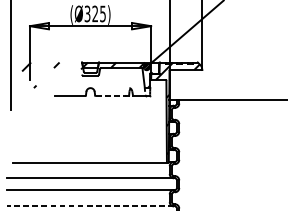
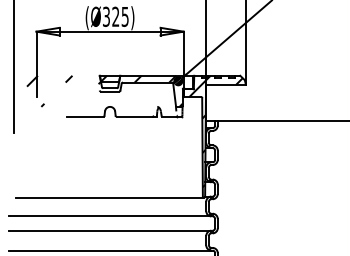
line: (111, 96) -> (135, 116), dashed -> solid
line: (90, 206) -> (109, 250), dashed -> solid

